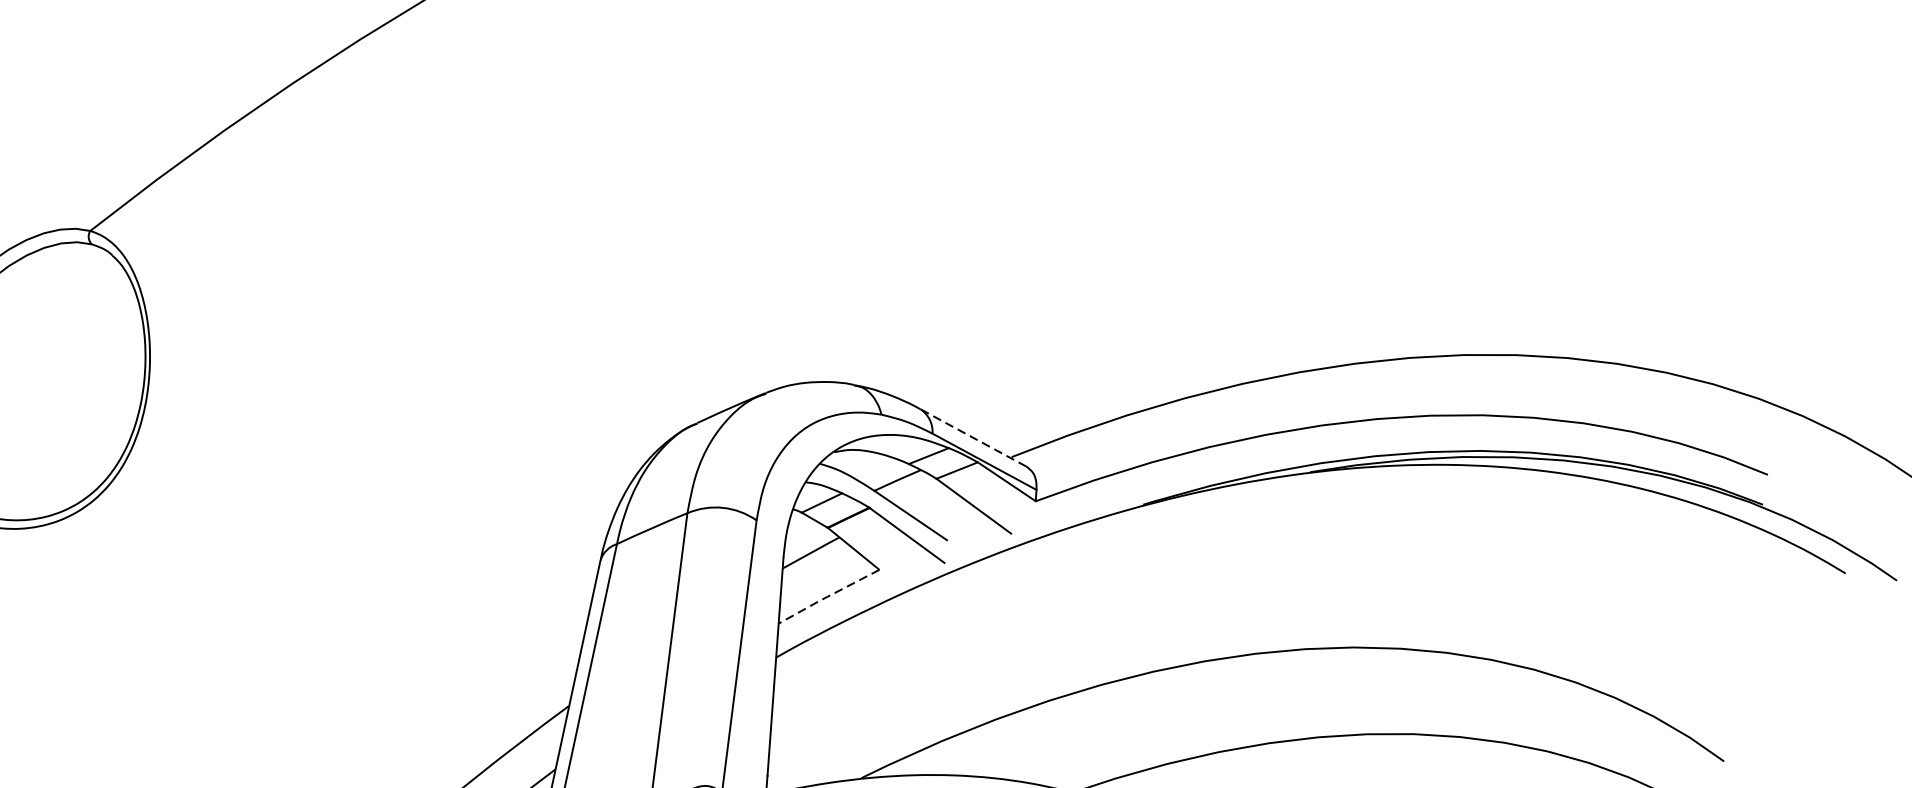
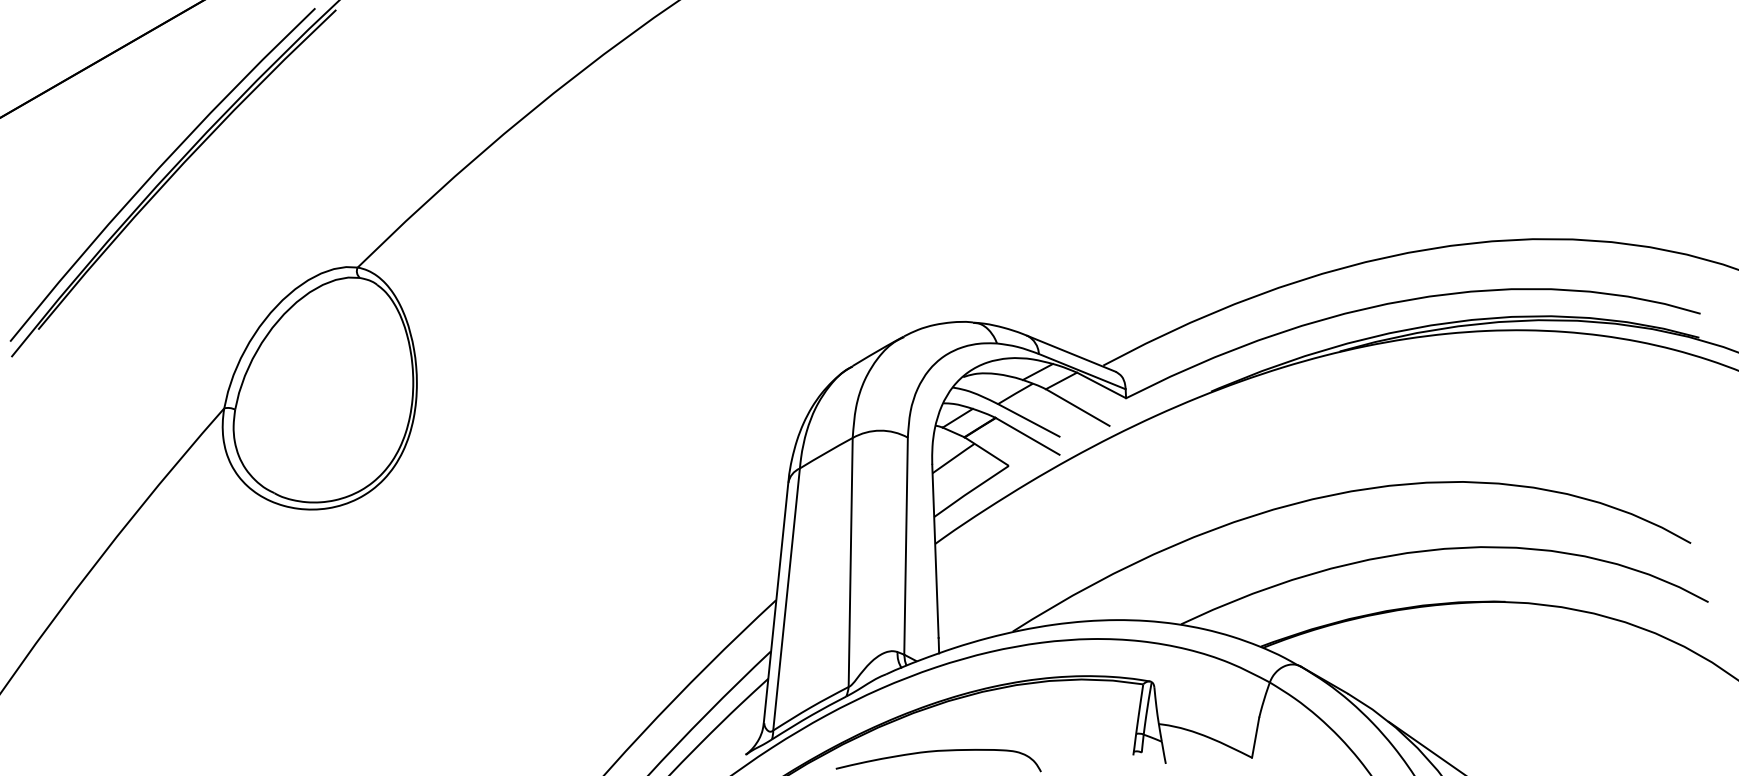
line: (973, 437) -> (1071, 353), dashed -> solid
line: (827, 596) -> (970, 491), dashed -> solid

